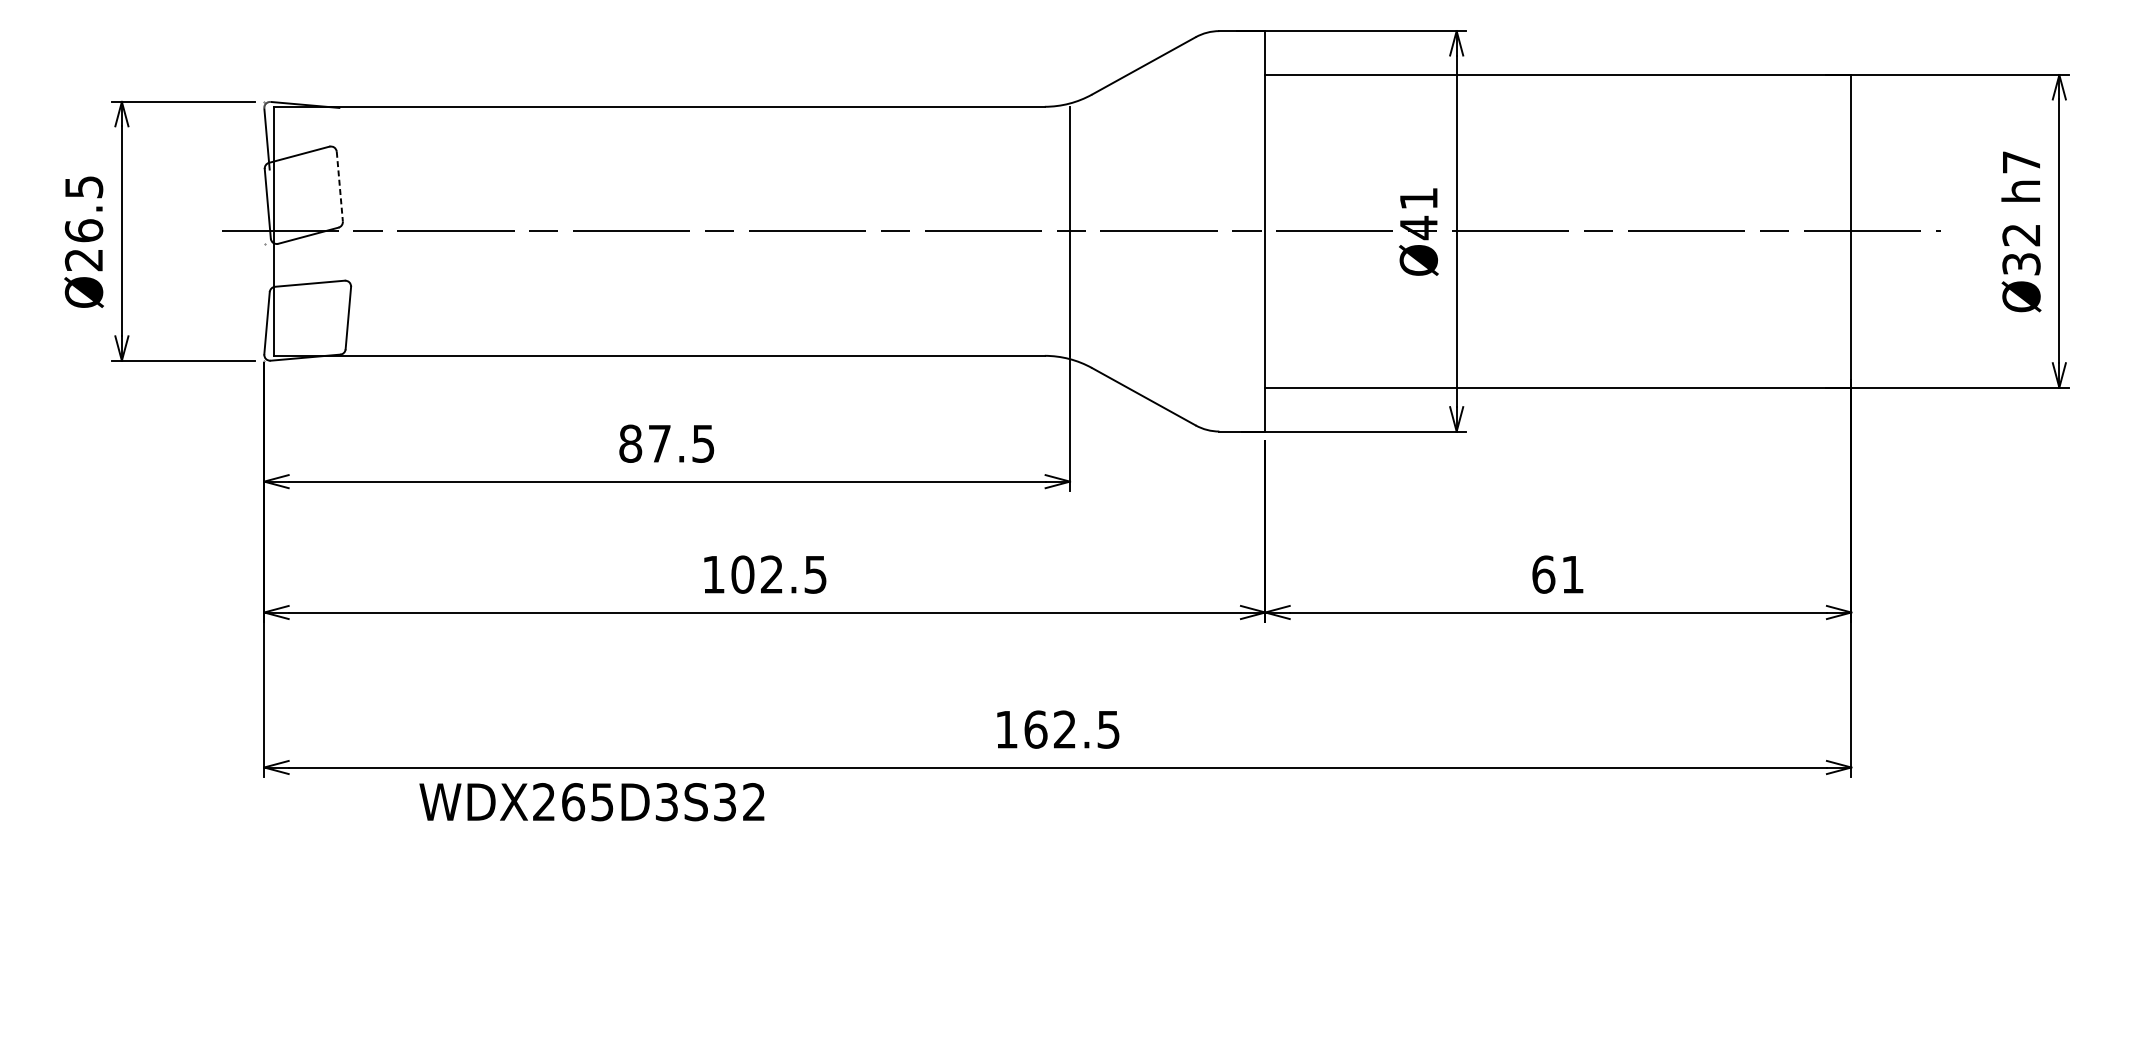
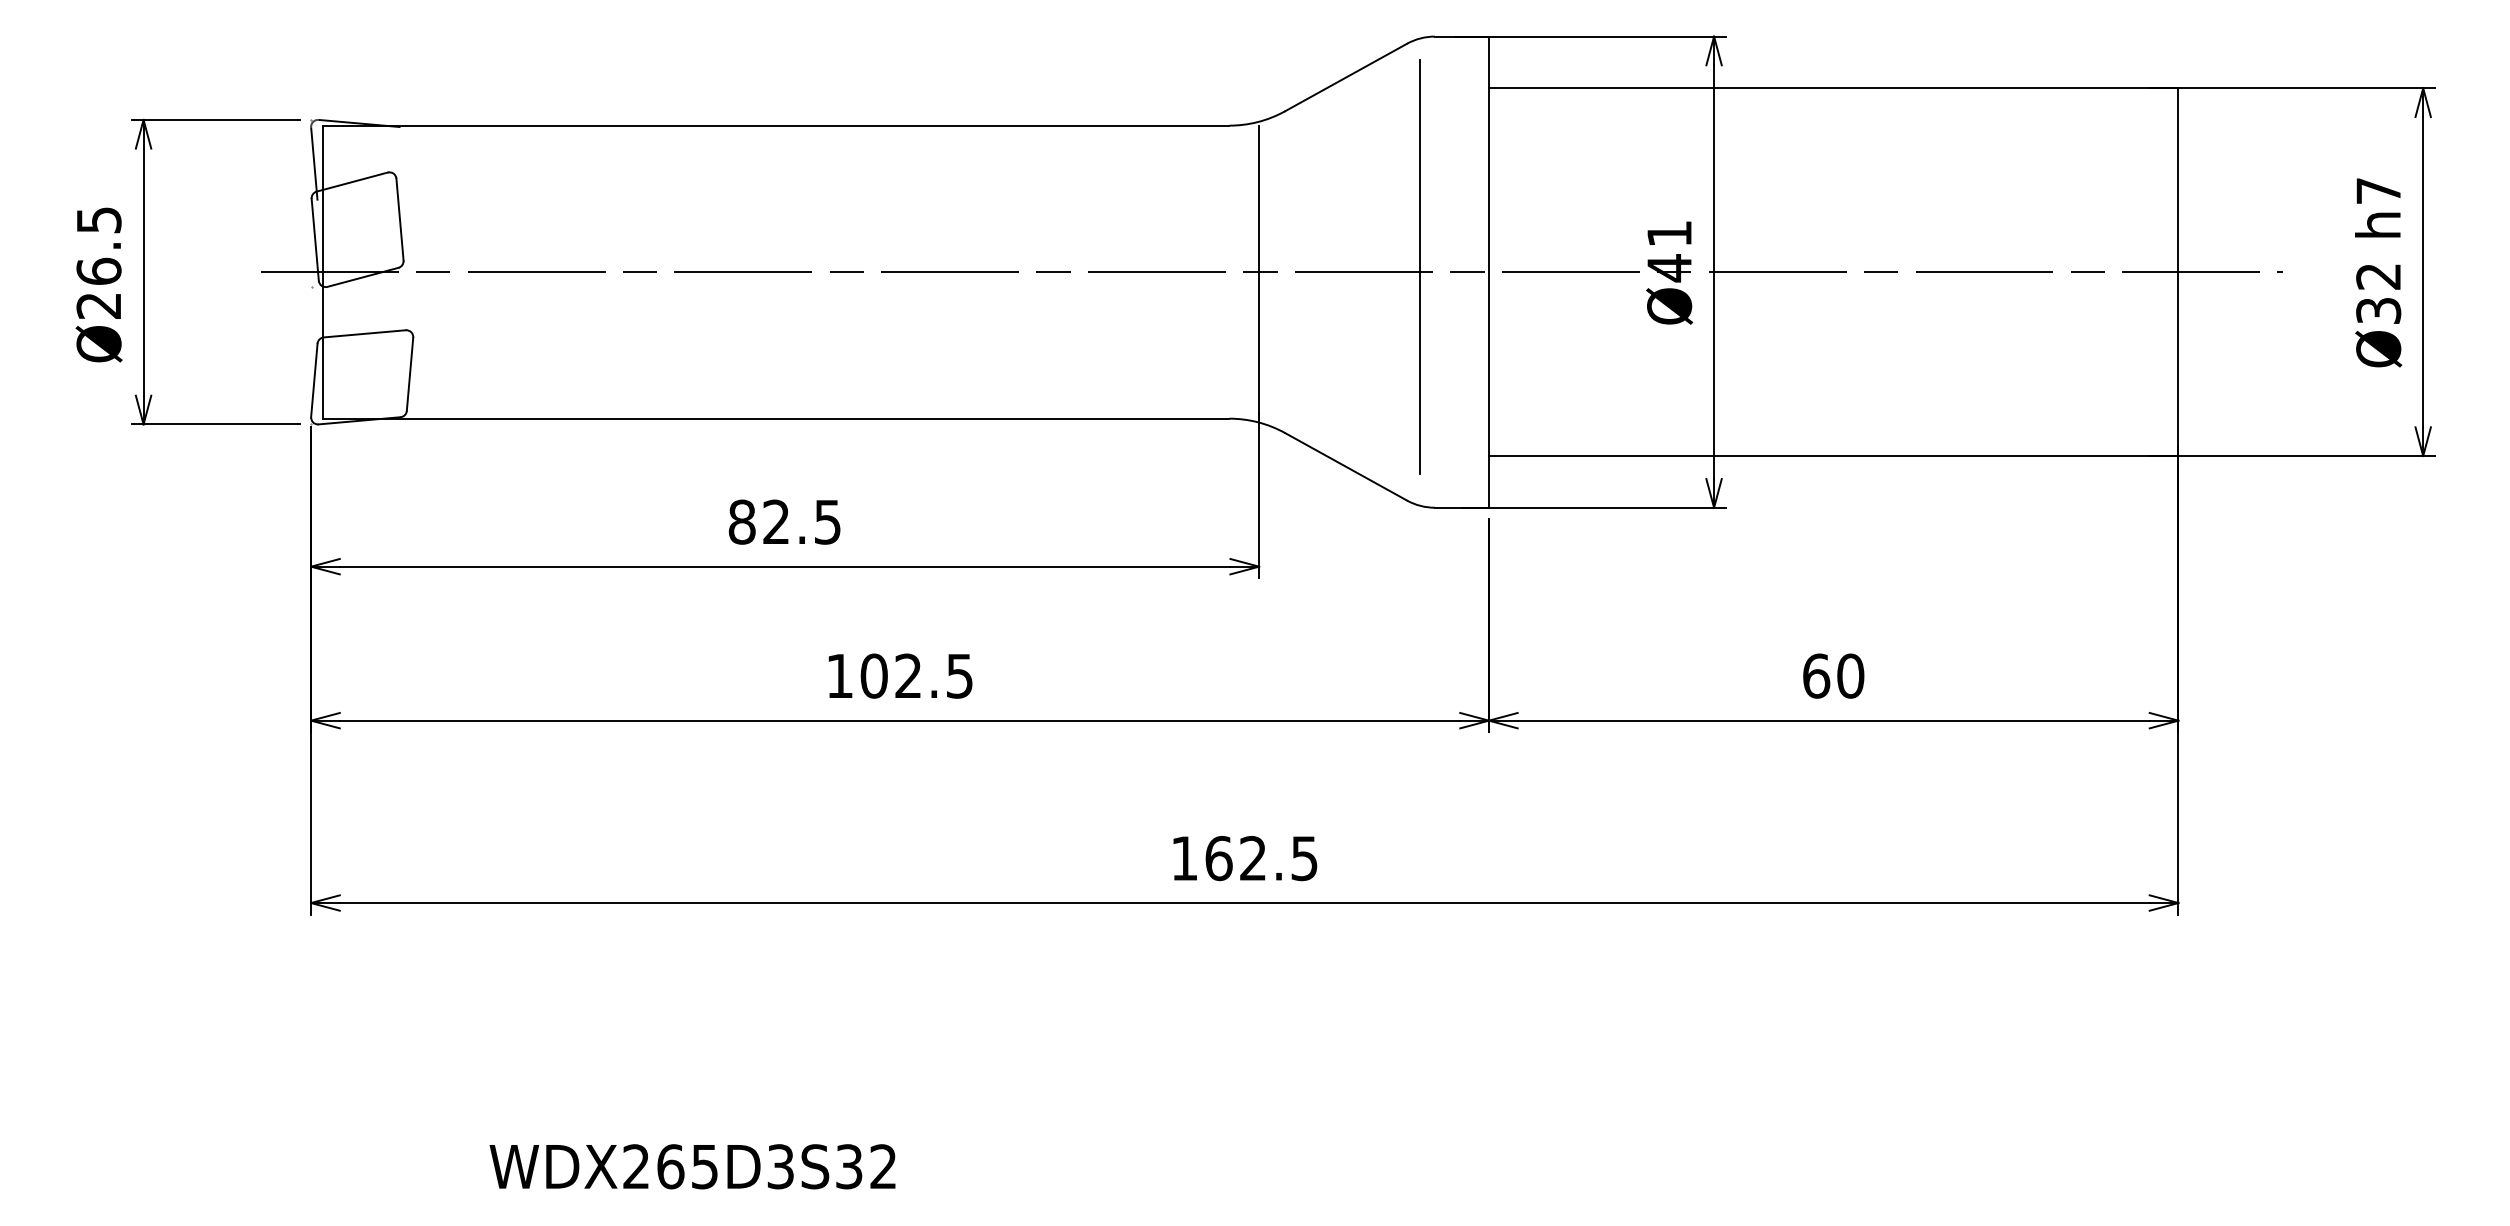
line: (340, 187) -> (400, 220), dashed -> solid
line: (1207, 226) -> (1420, 266), added
text: (659, 443) -> (776, 521), 87.5 -> 82.5
text: (1572, 574) -> (1850, 675), 61 -> 60
text: (591, 801) -> (692, 1166), moved

